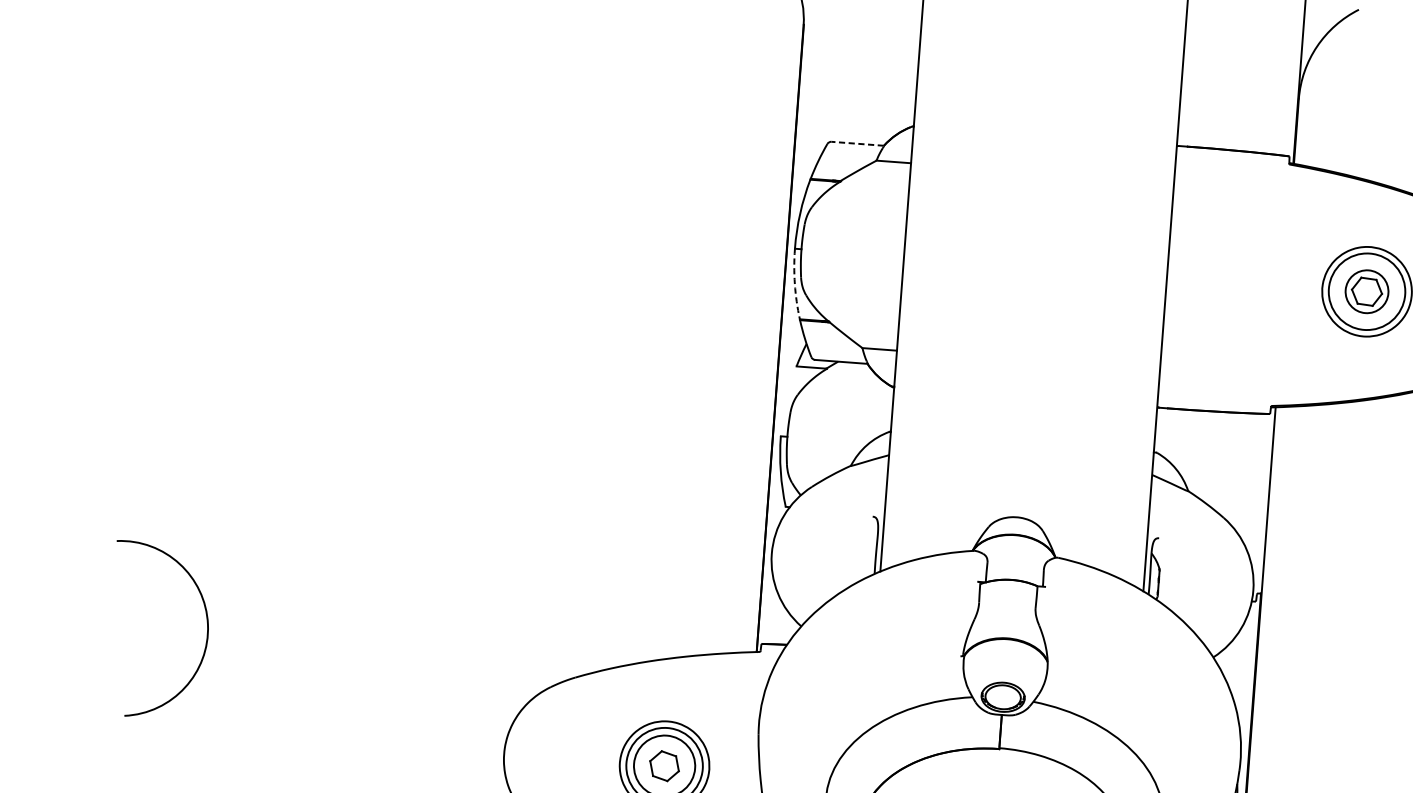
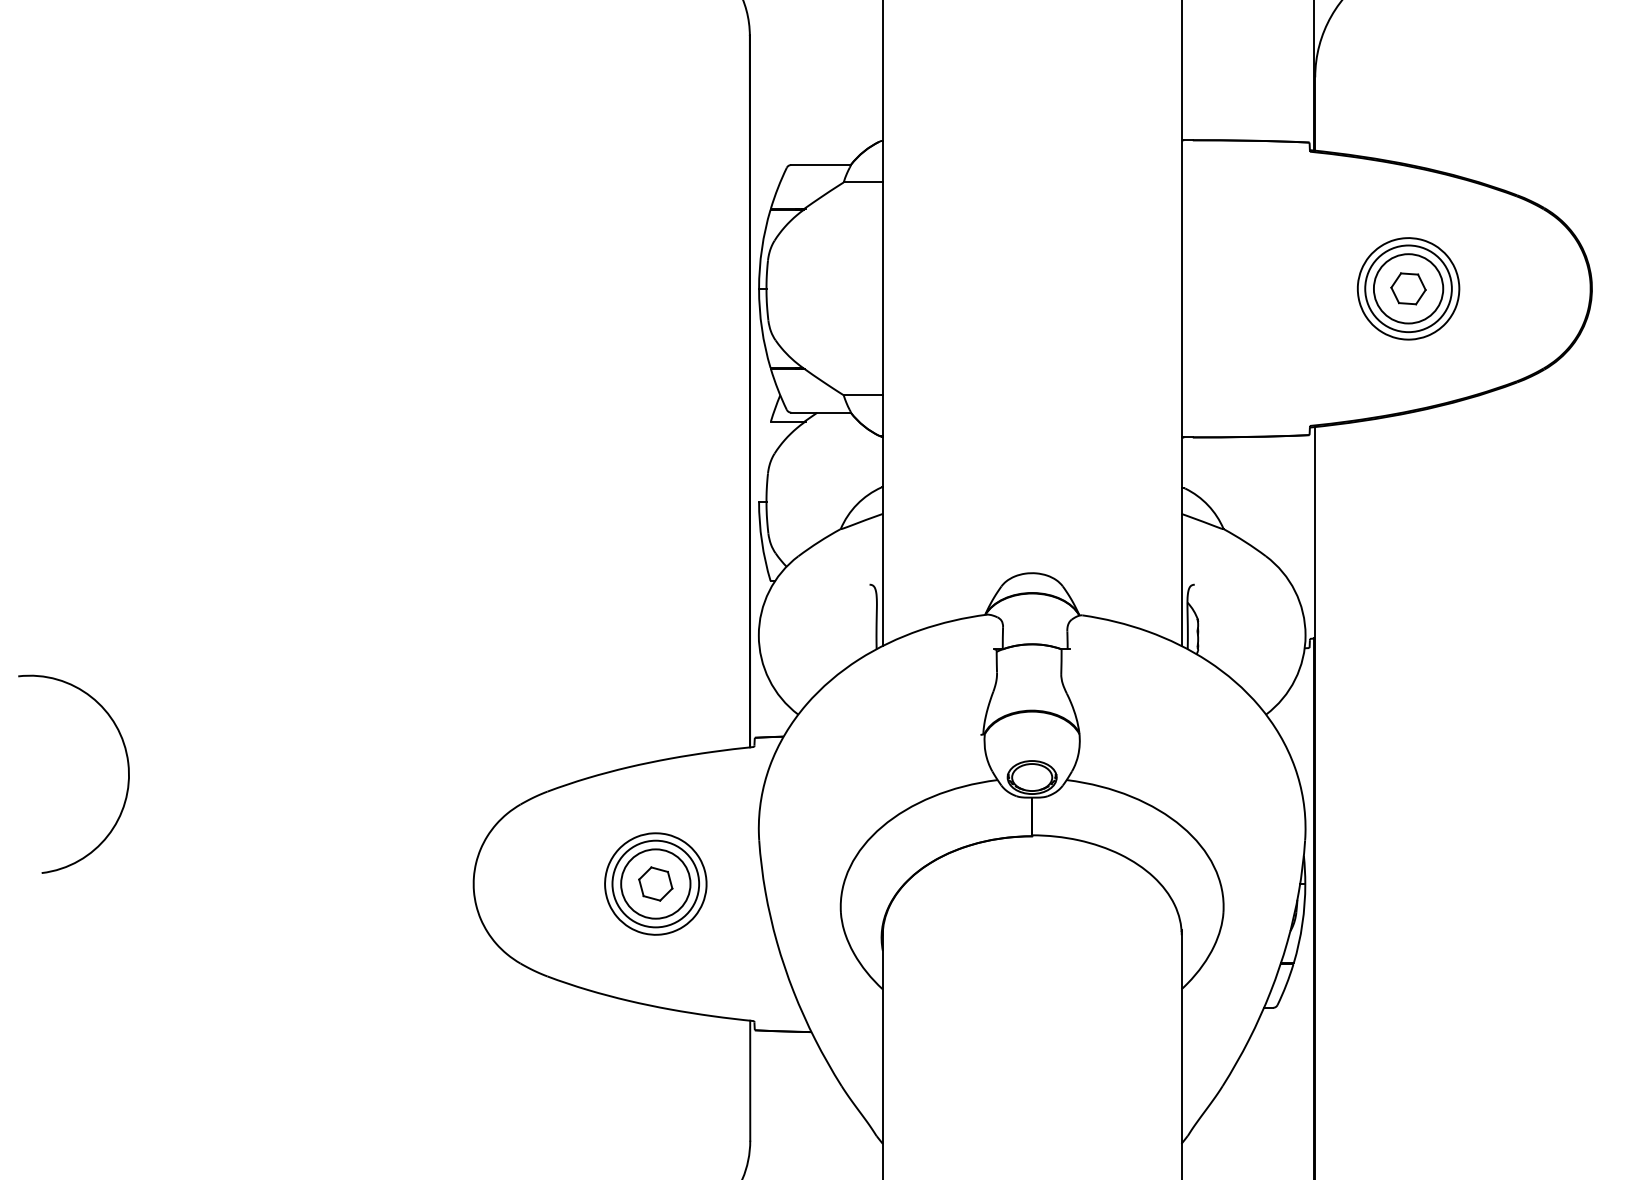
line: (857, 144) -> (820, 165), dashed -> solid
arc: (794, 283) -> (761, 328), dashed -> solid
circle: (1367, 291) -> (1408, 288), size x1.43

